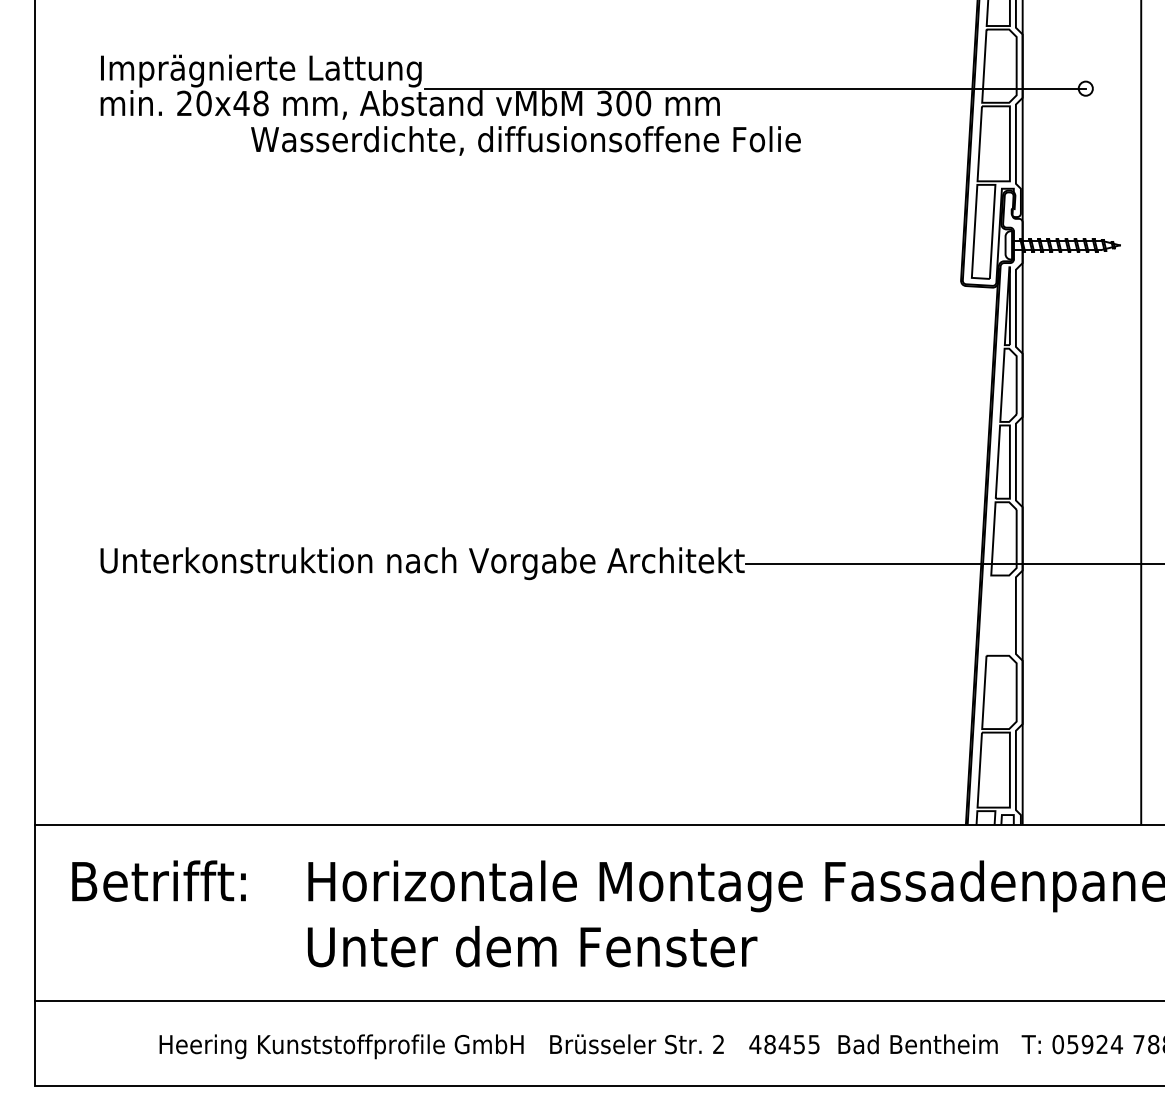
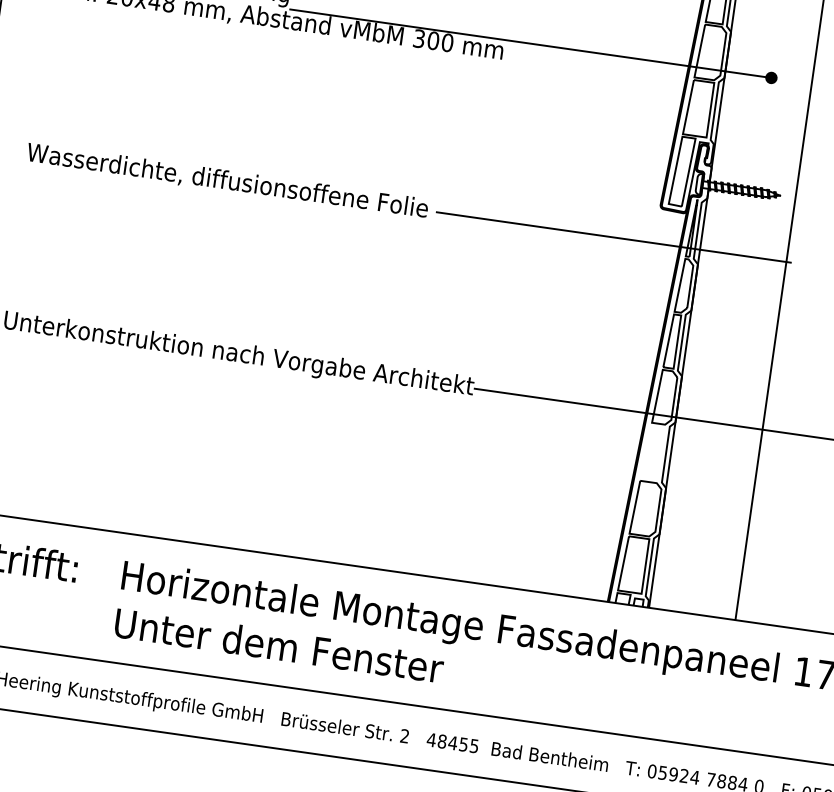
fill: (1085, 88) -> (771, 77), added
text: (525, 140) -> (227, 180), moved
line: (904, 333) -> (613, 237), added

